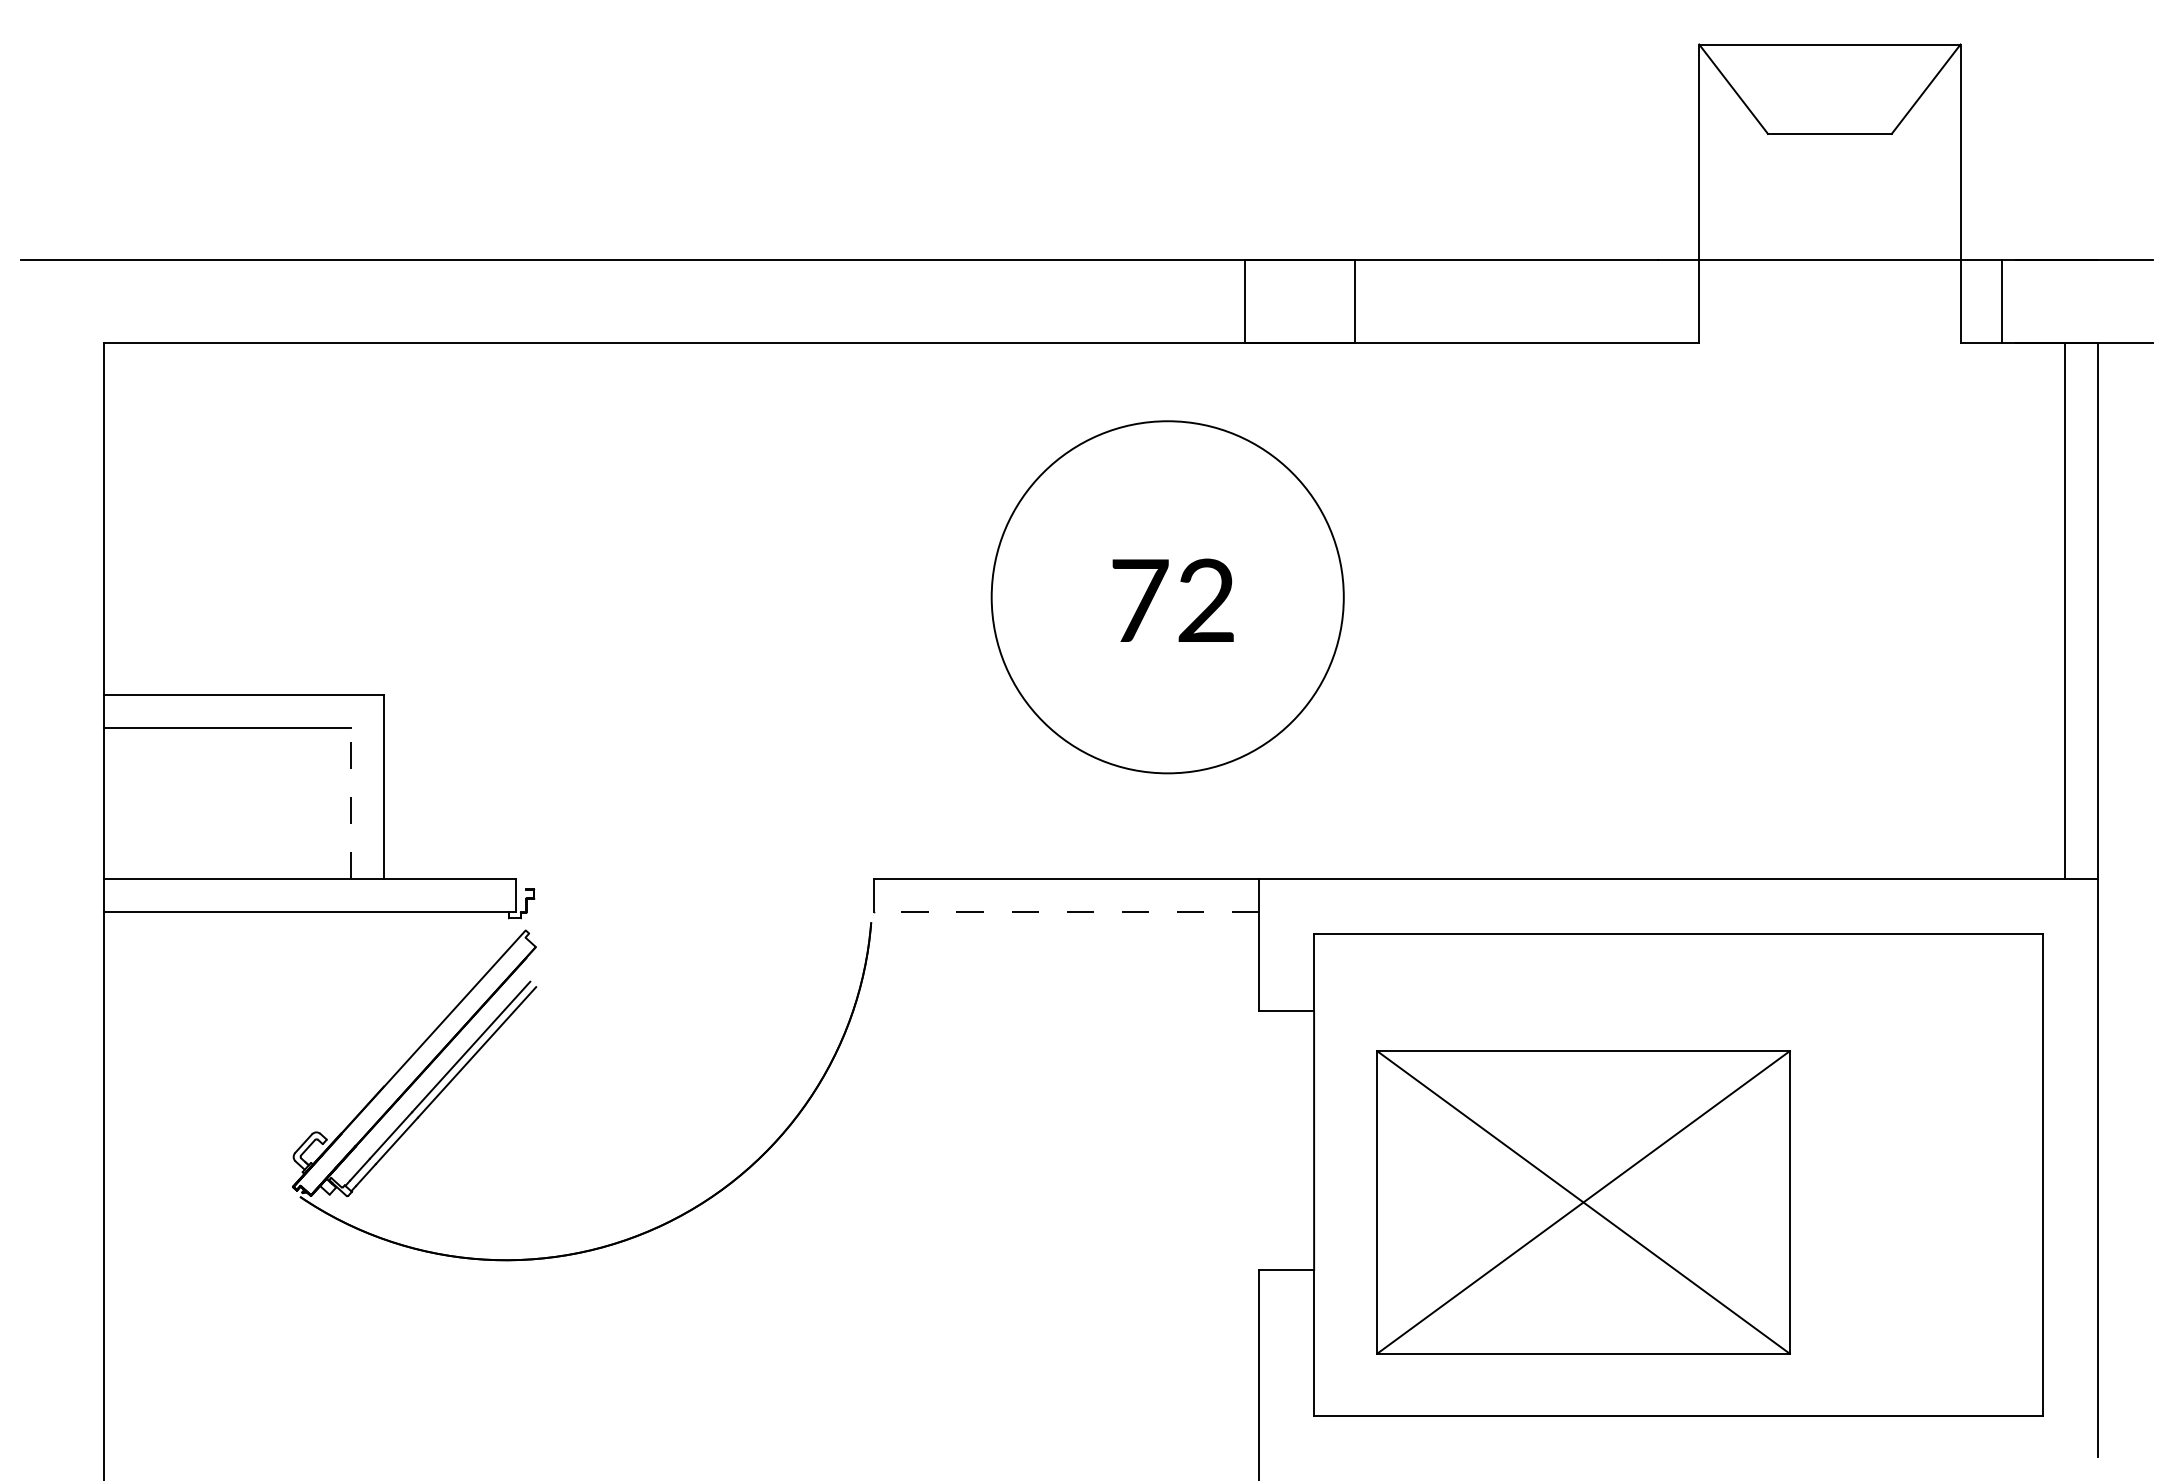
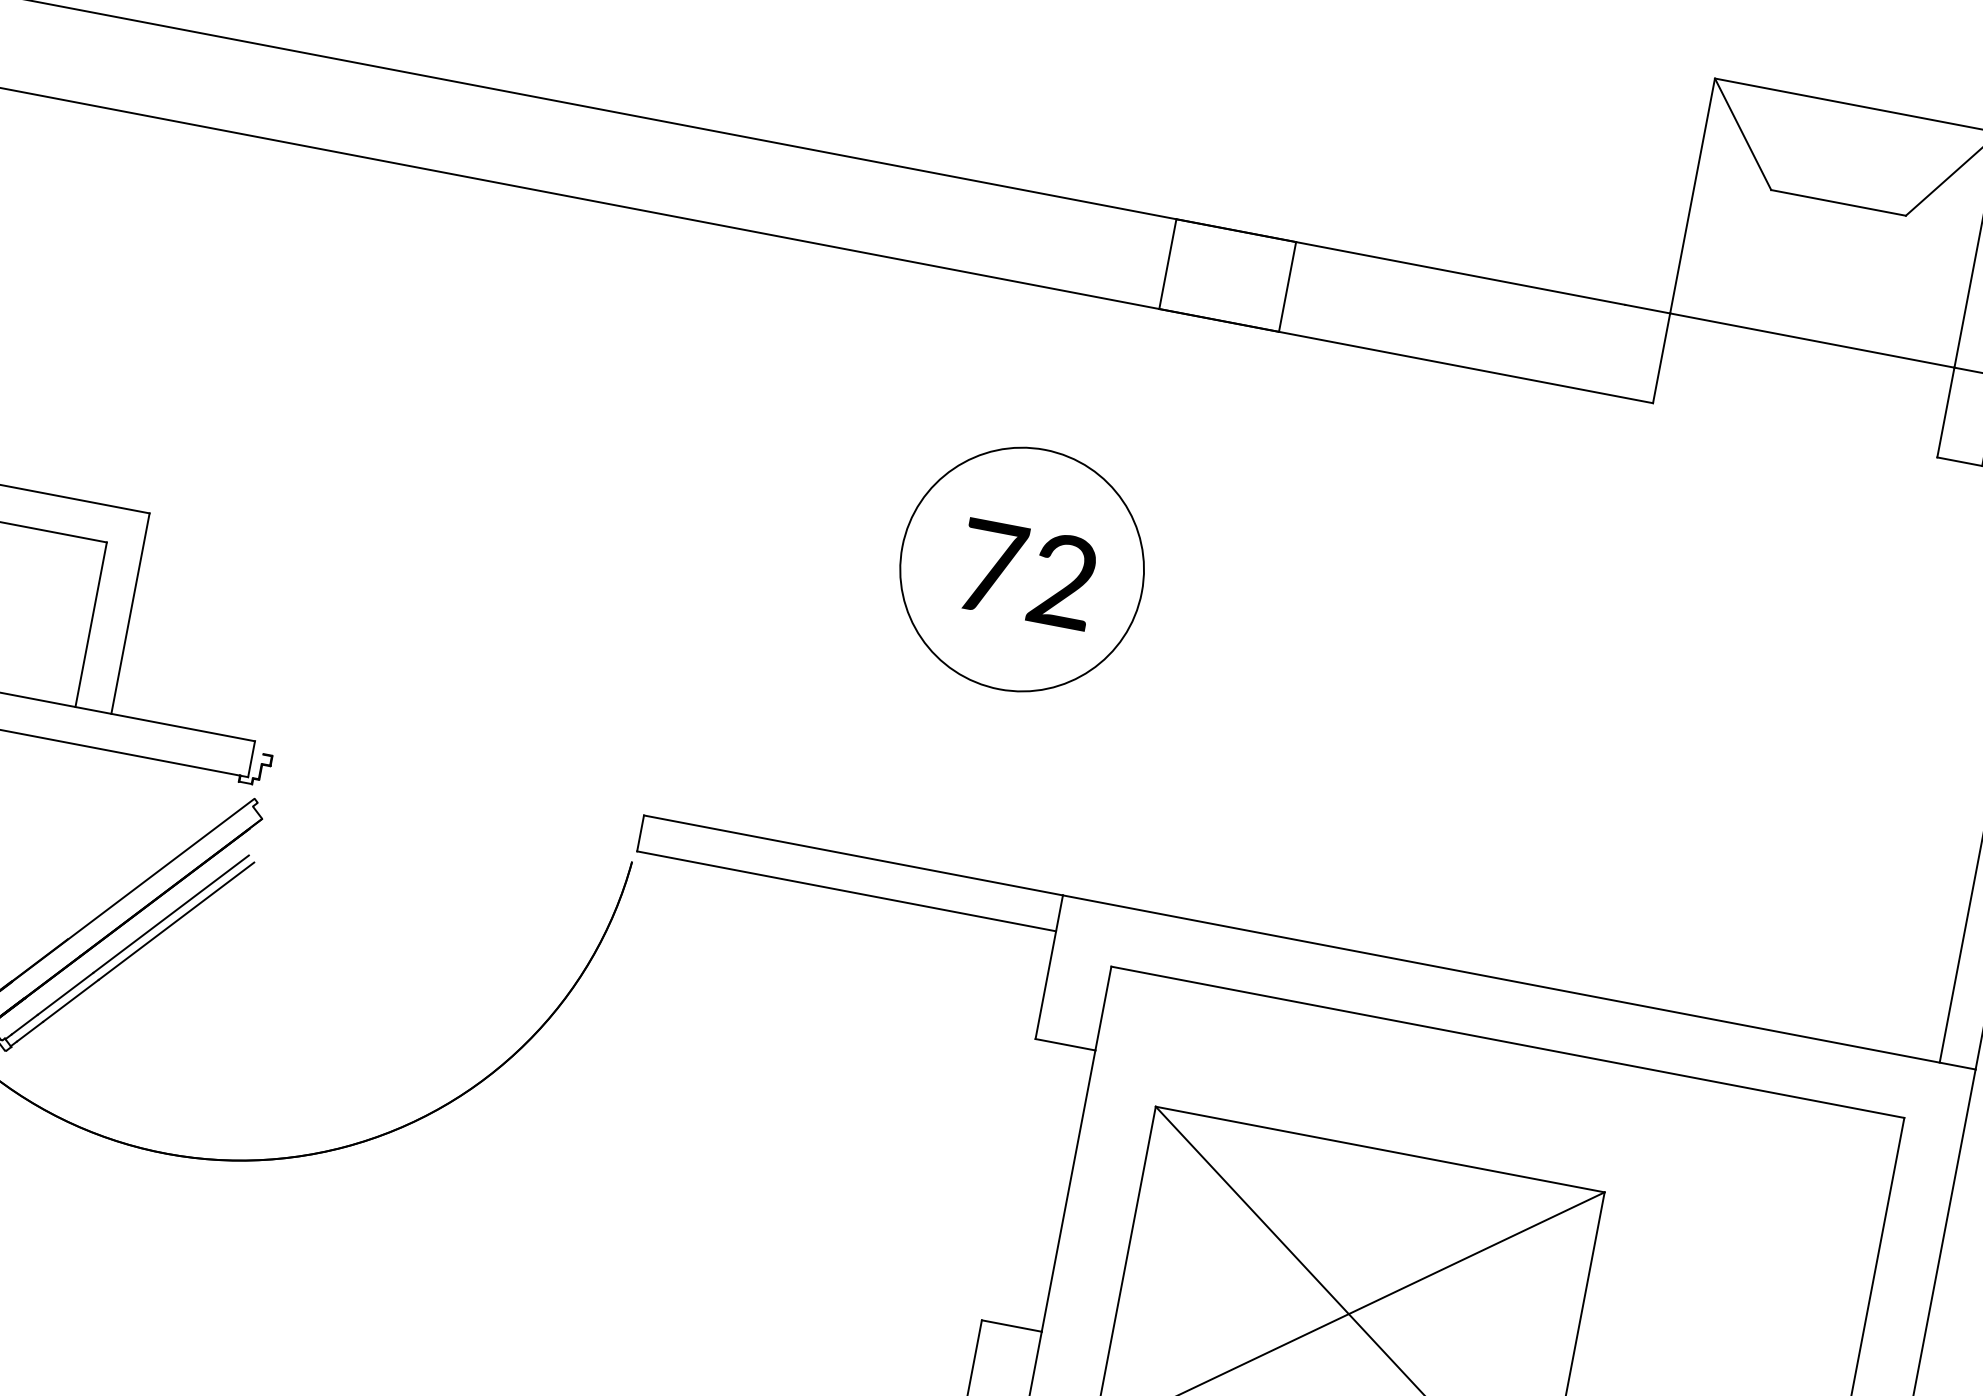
circle: (1167, 597) -> (1021, 569), size x0.62
line: (351, 803) -> (91, 624), dashed -> solid
line: (1066, 912) -> (846, 891), dashed -> solid

